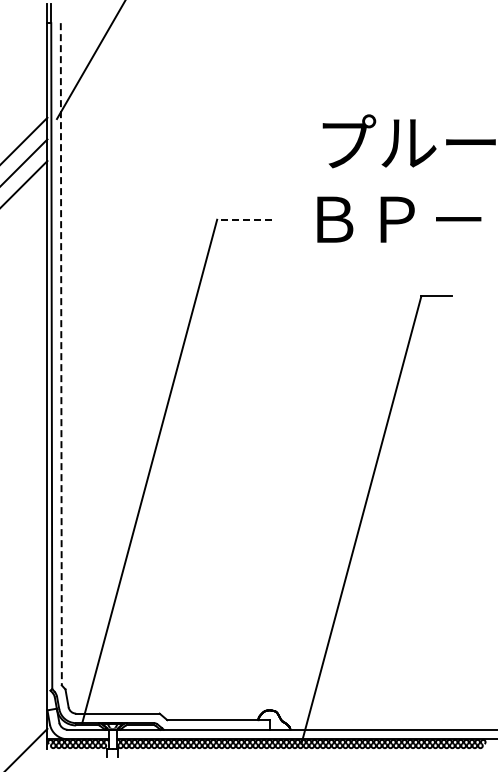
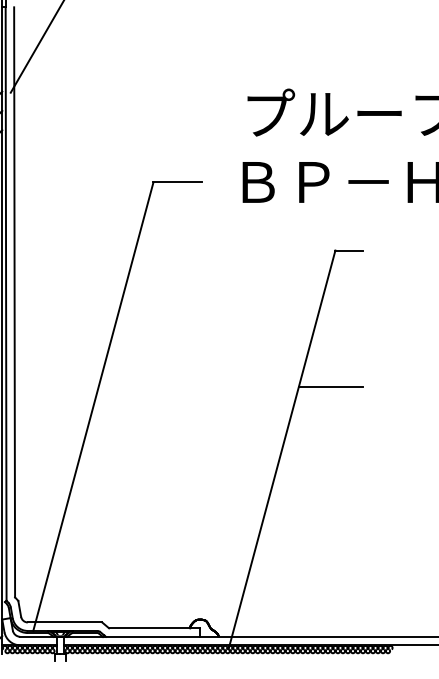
line: (243, 219) -> (176, 182), dashed -> solid
line: (61, 354) -> (14, 302), dashed -> solid
line: (416, 448) -> (331, 386), added

